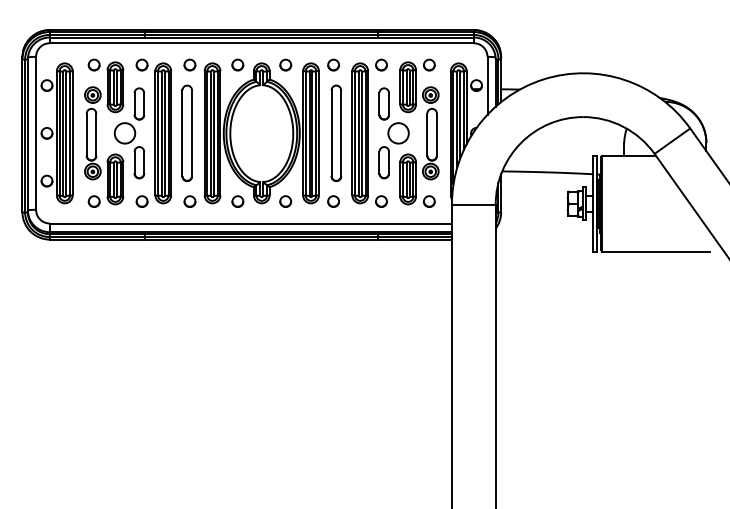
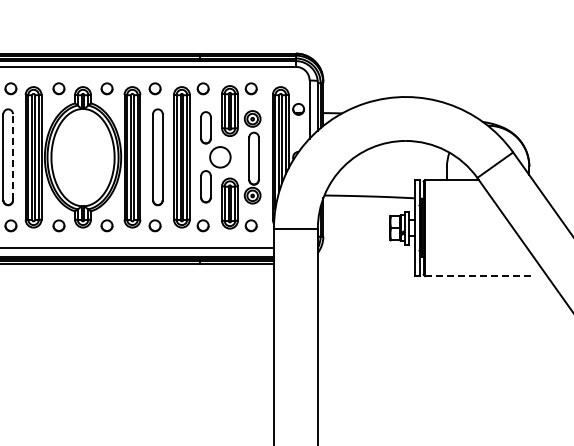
line: (192, 132) -> (13, 156), solid -> dashed
line: (656, 251) -> (479, 275), solid -> dashed

